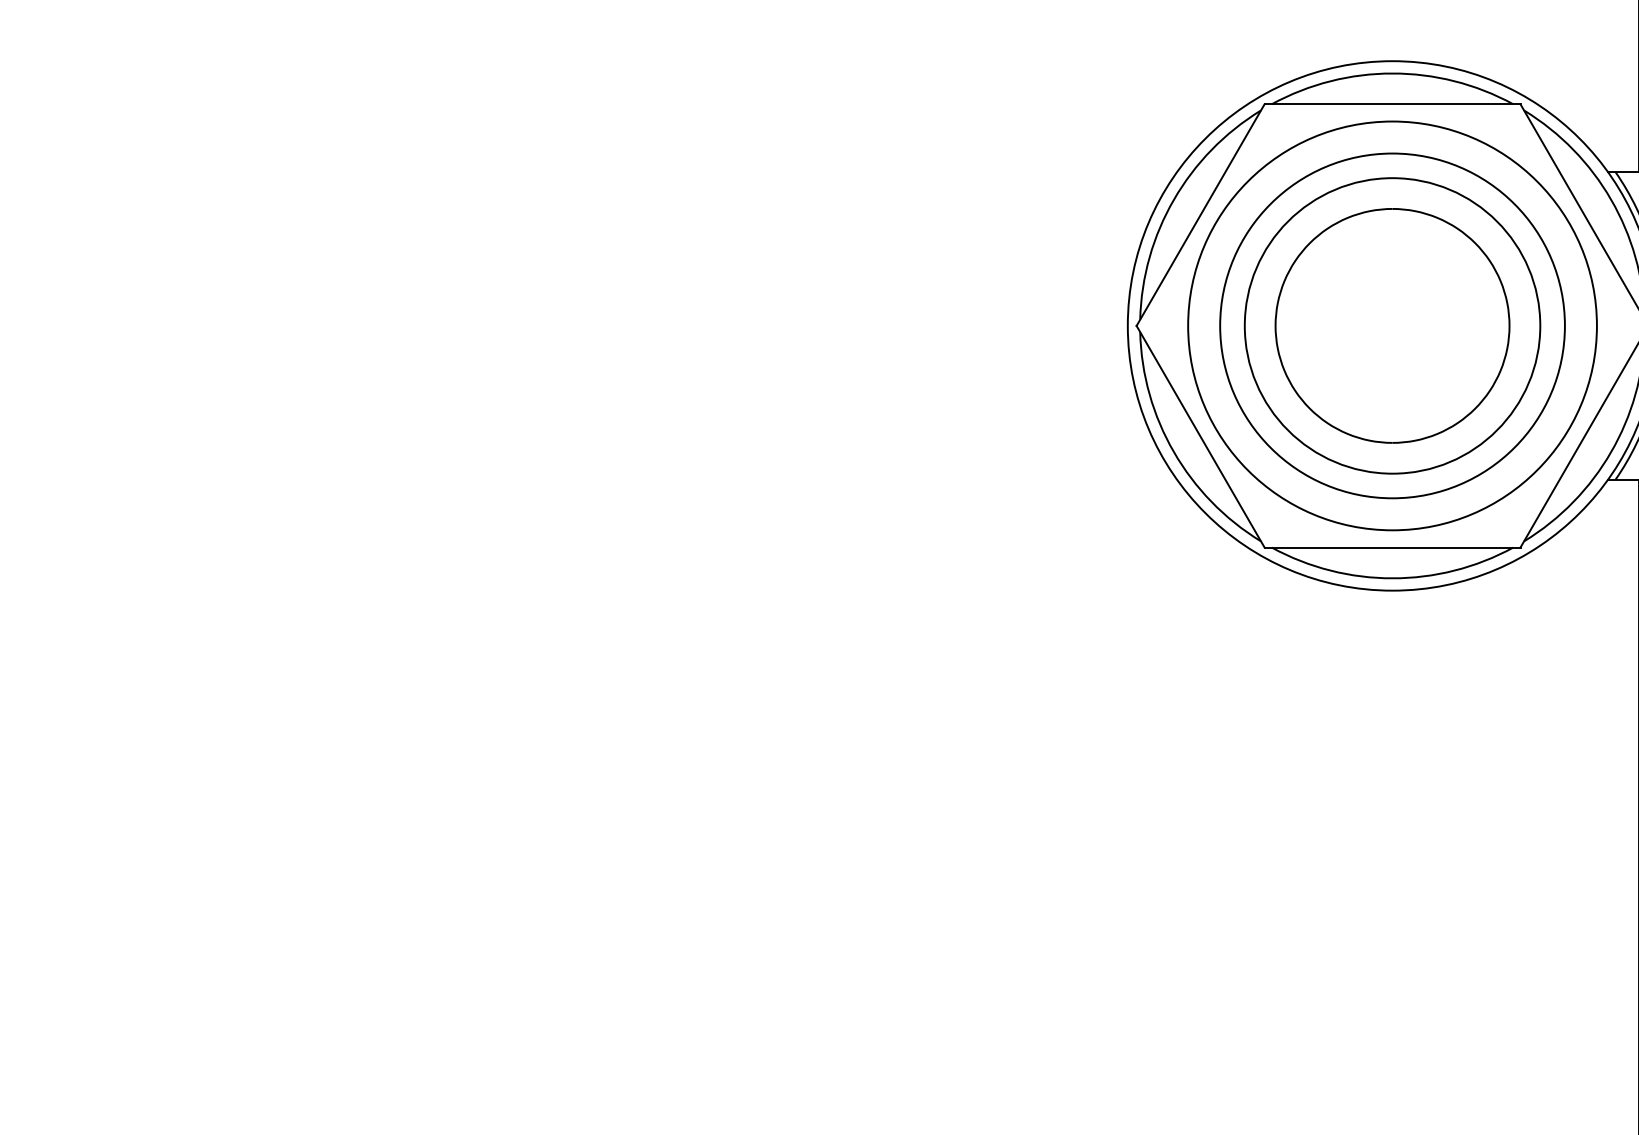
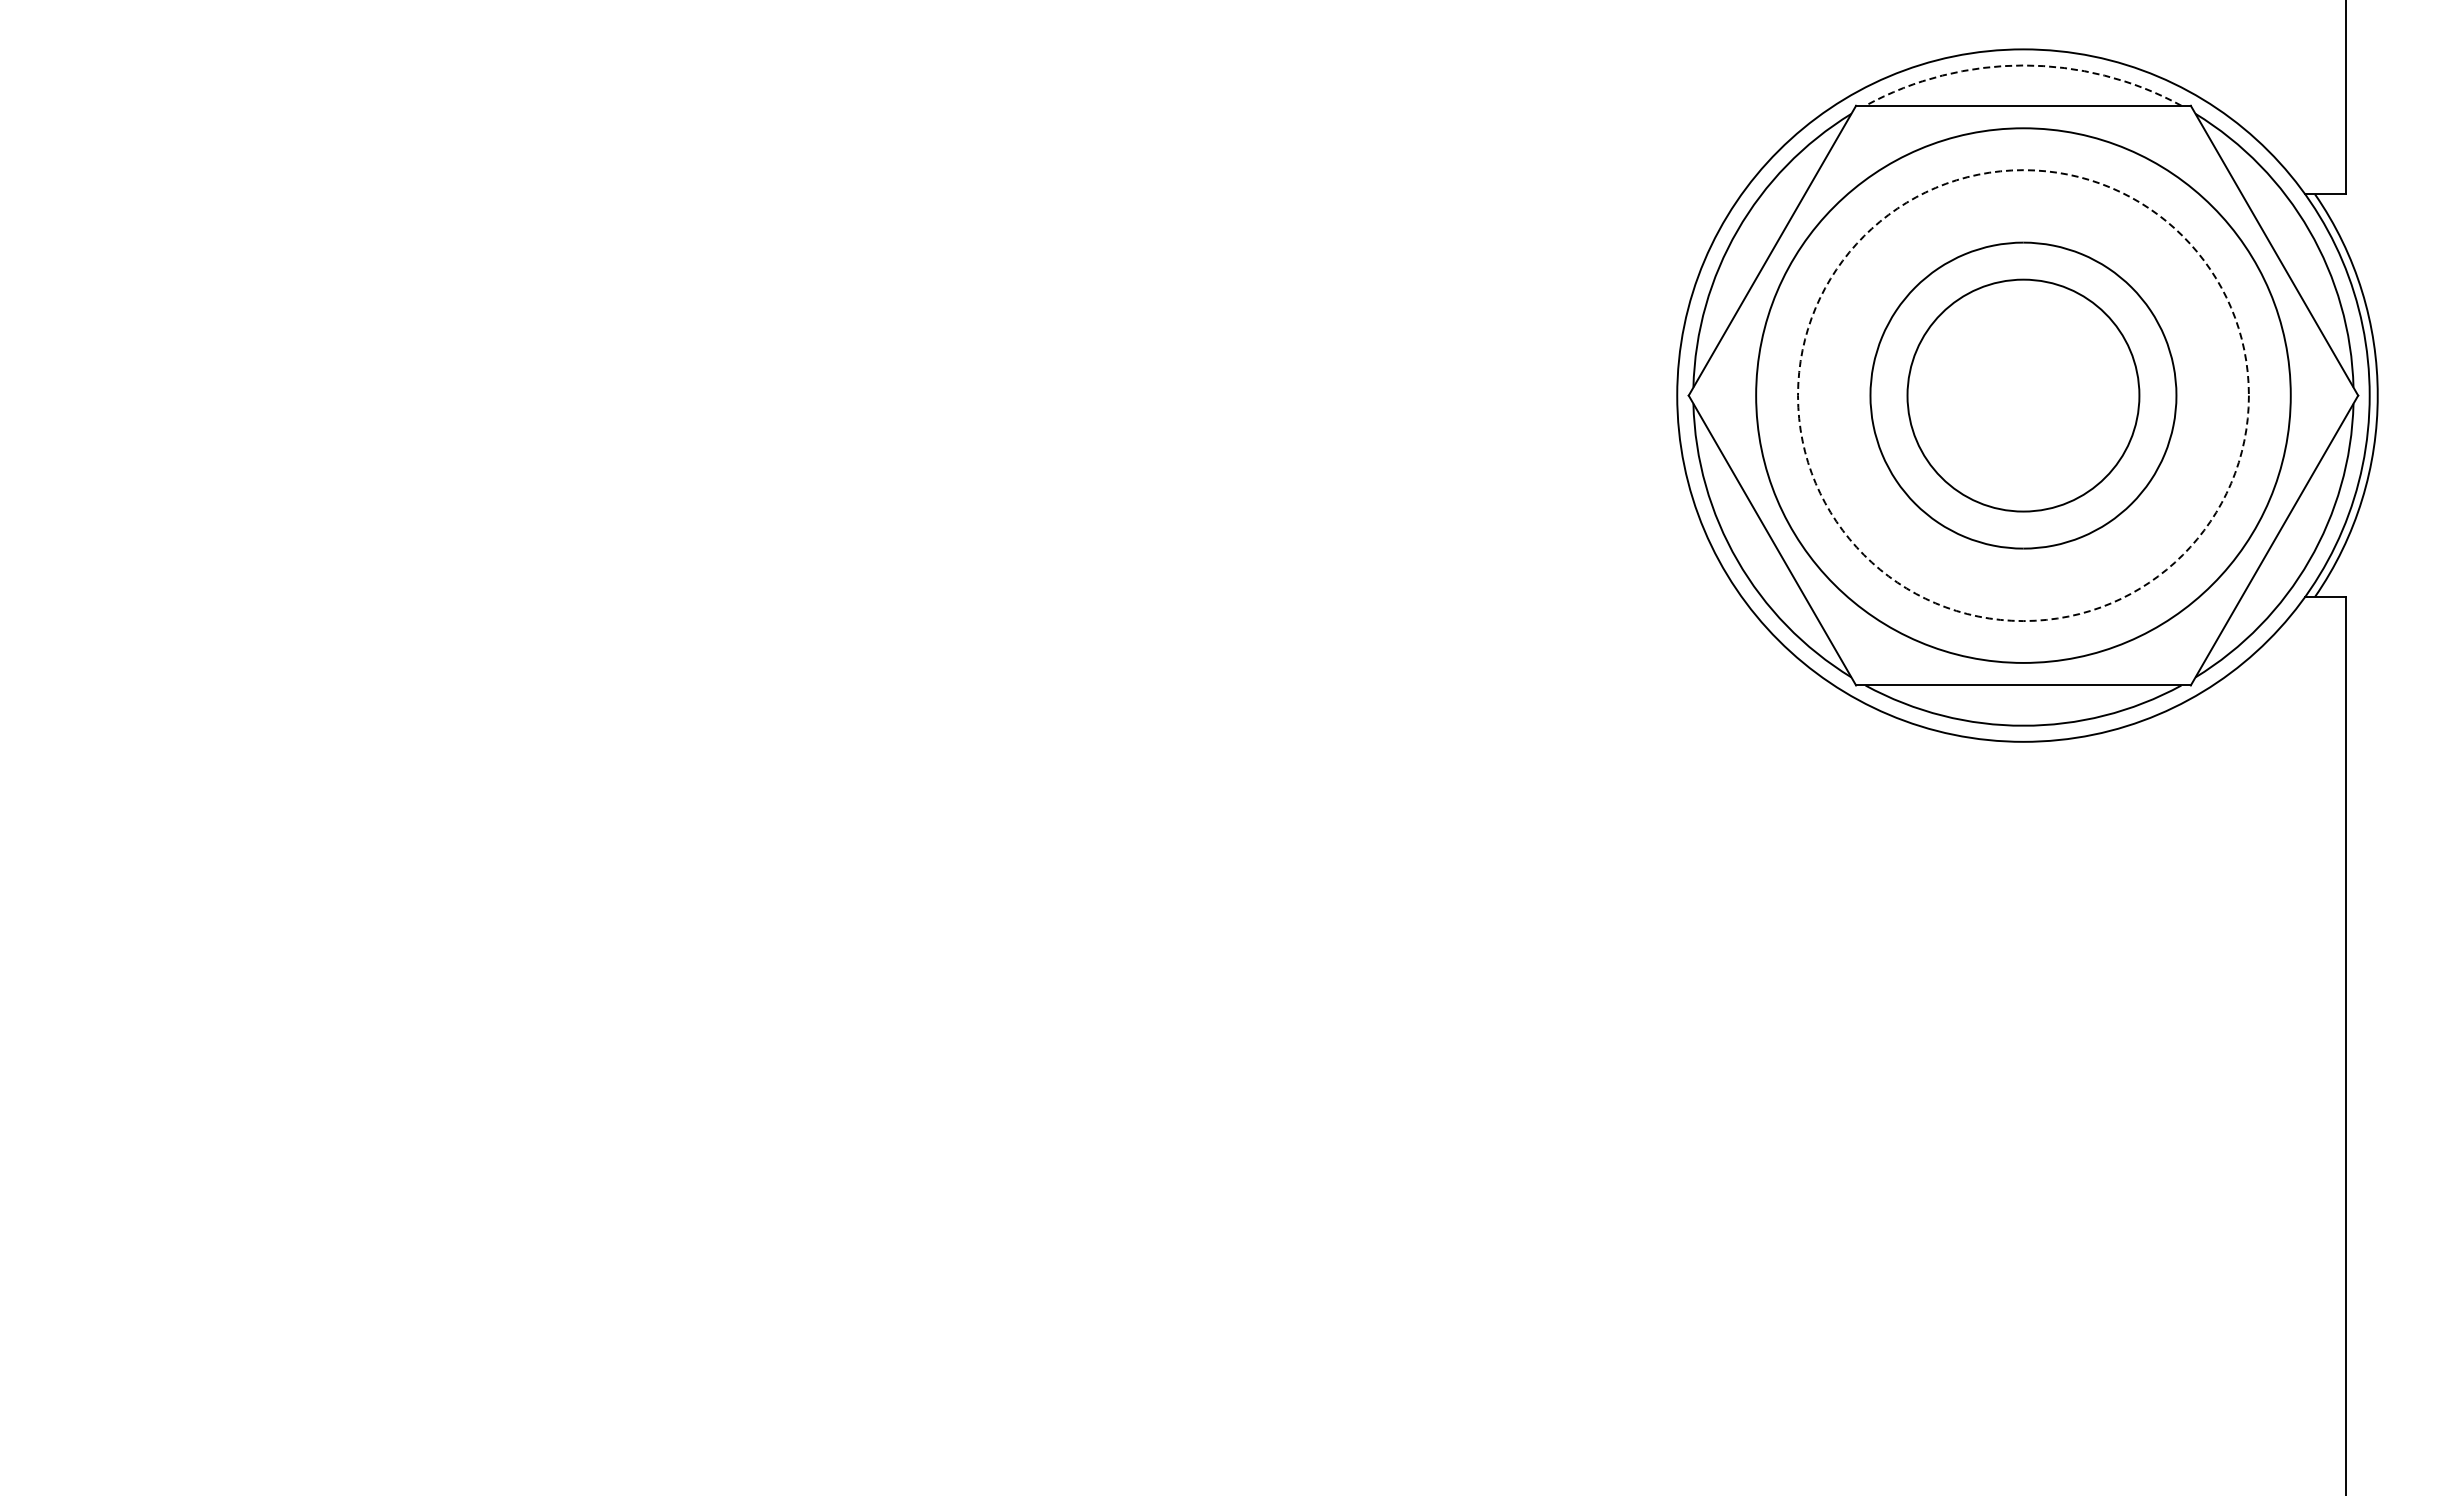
arc: (1392, 73) -> (2023, 65), solid -> dashed
circle: (1392, 325) -> (2023, 395), size x0.6
circle: (1392, 325) -> (2023, 395), solid -> dashed

